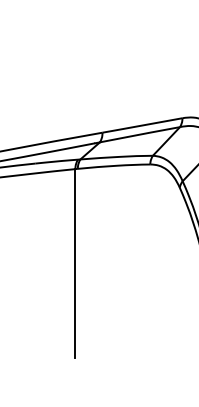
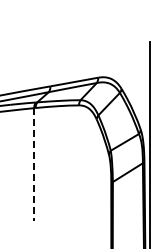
line: (75, 263) -> (34, 164), solid -> dashed

